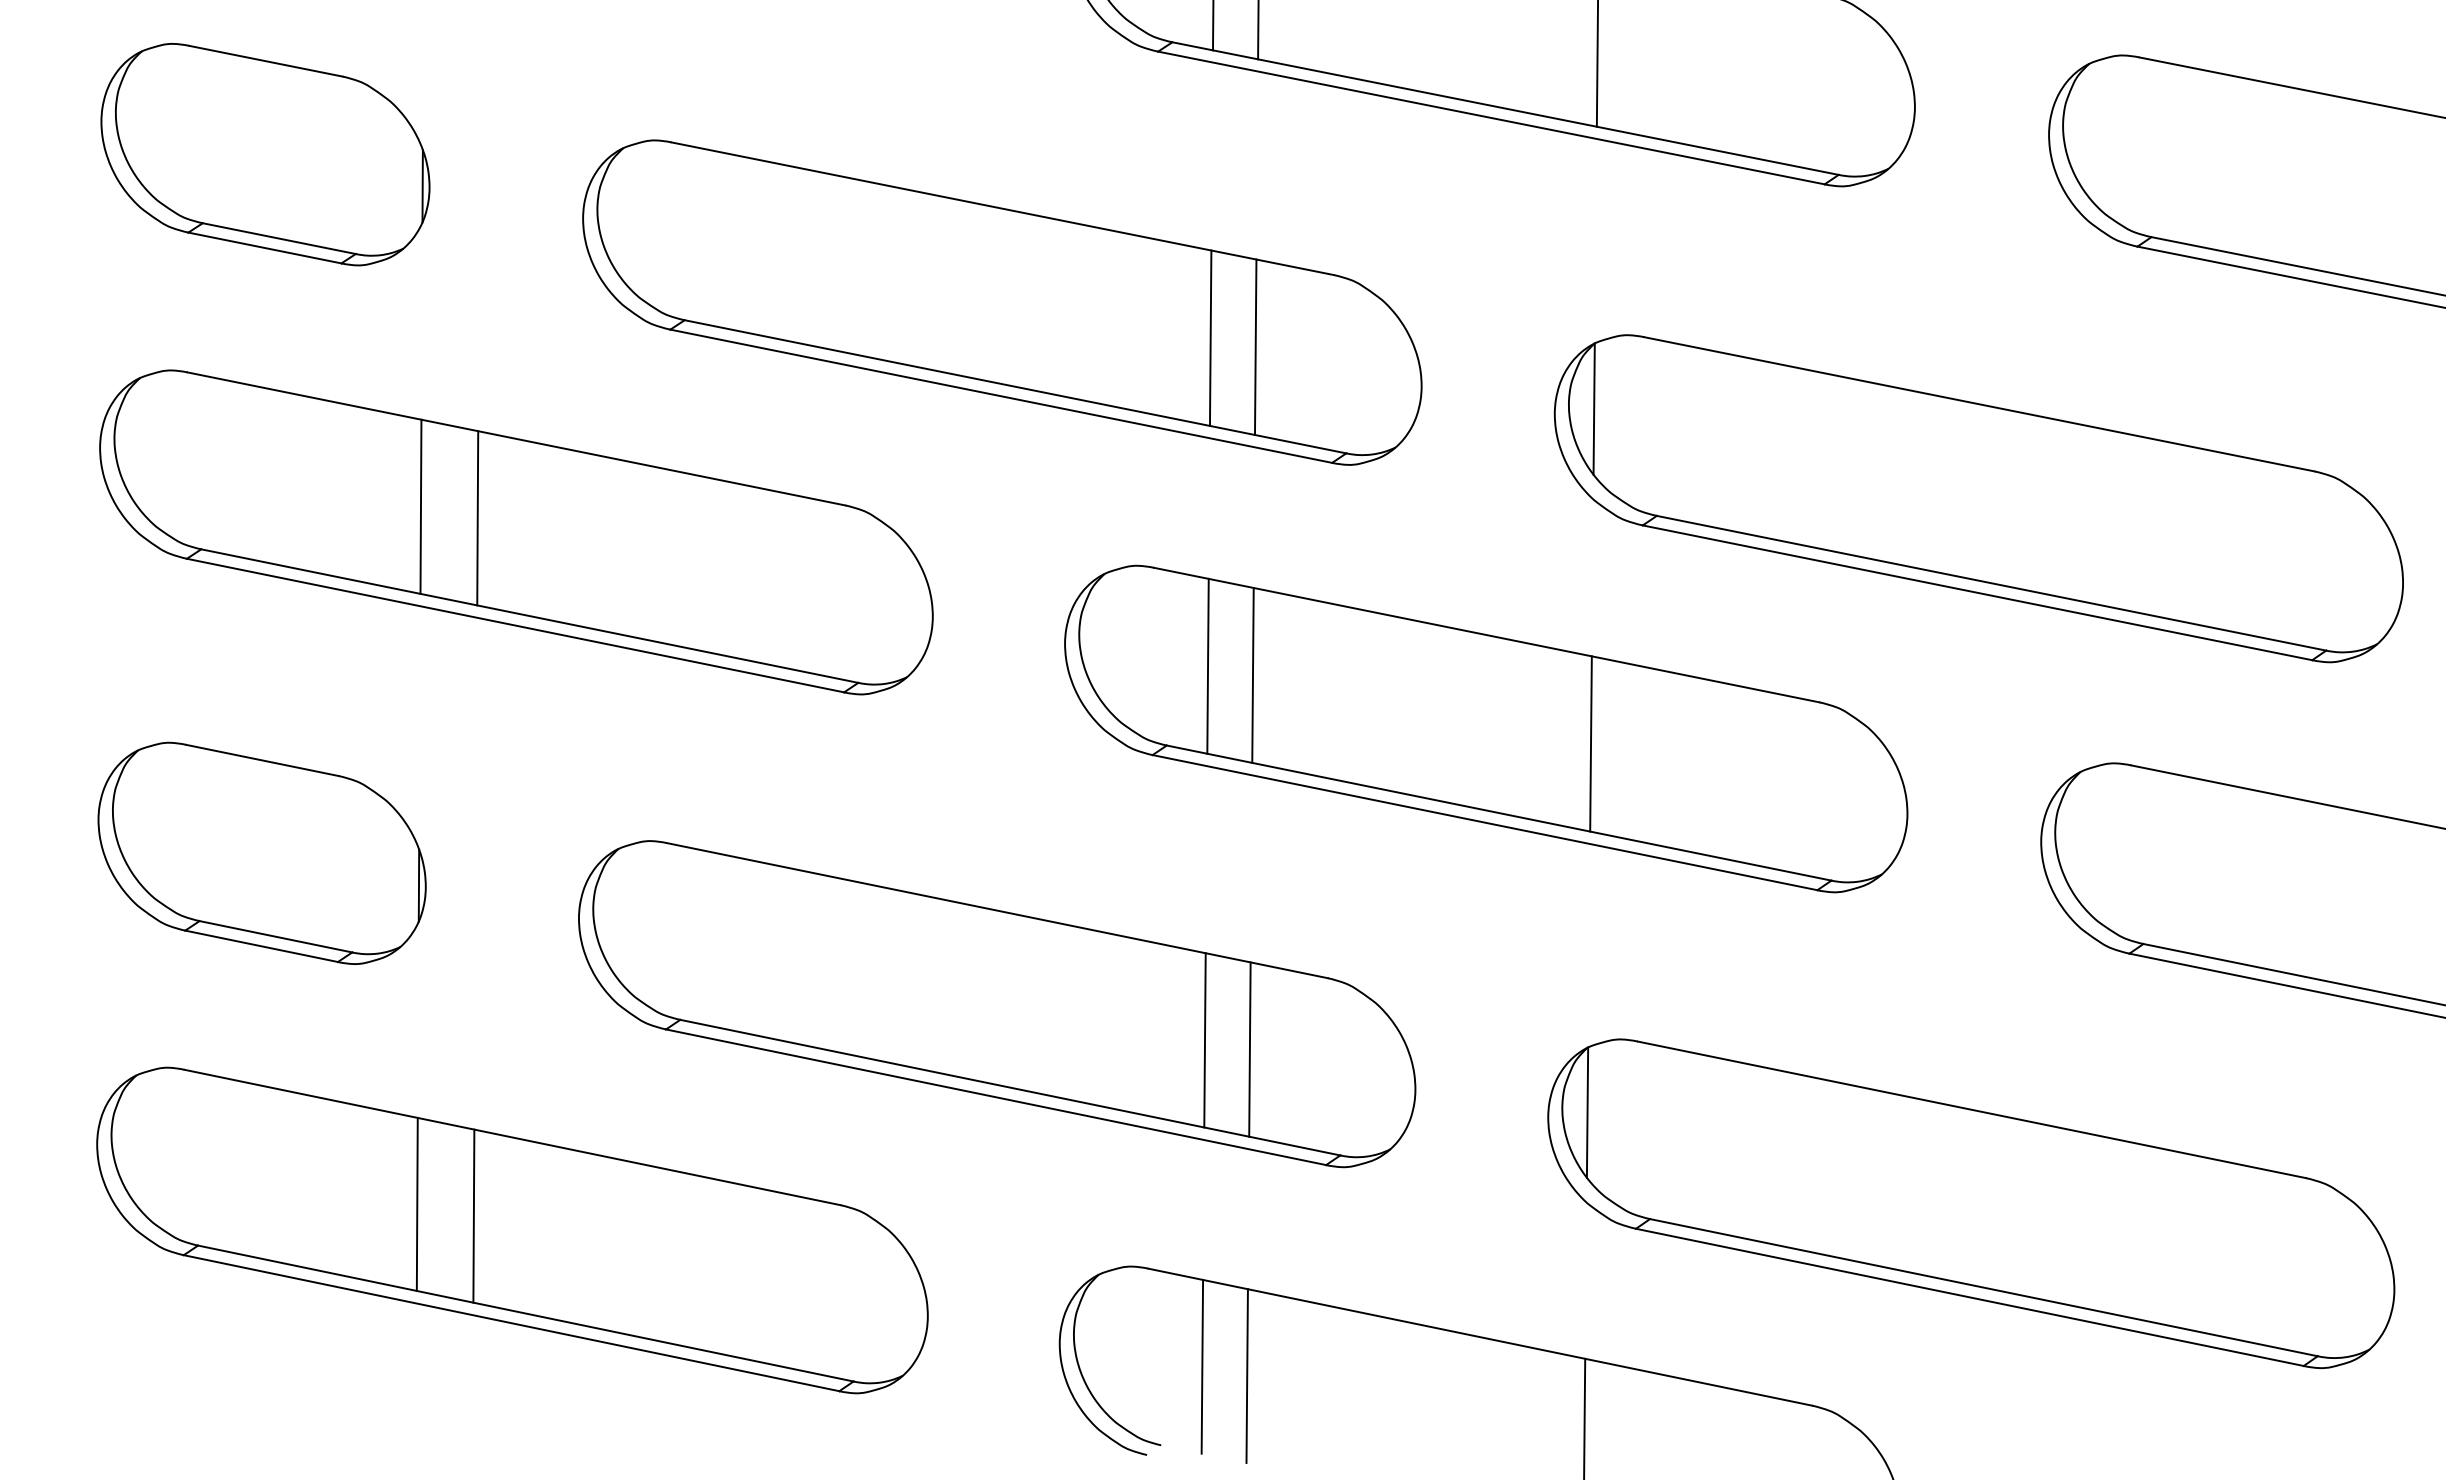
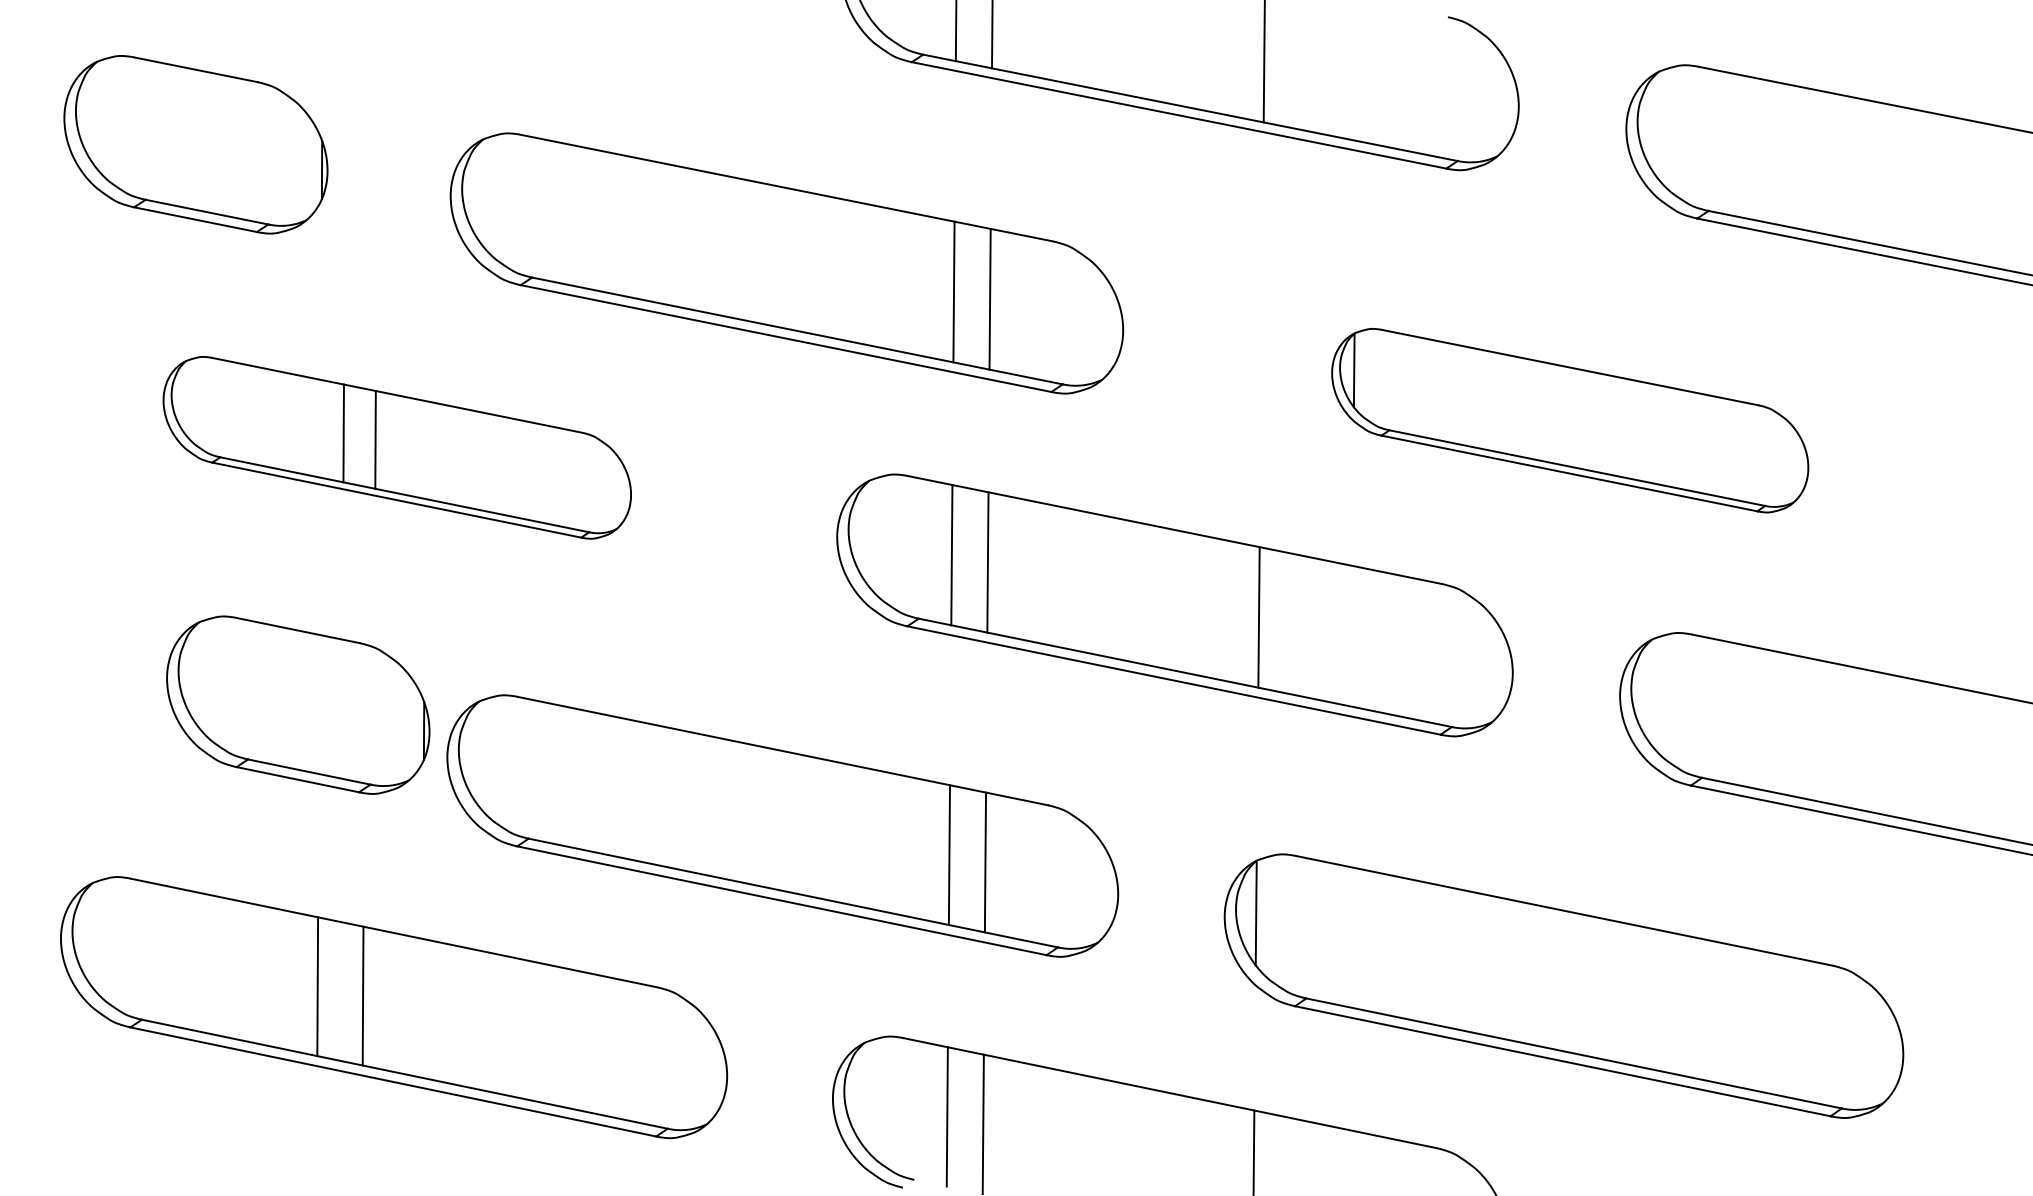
part: (1979, 498) -> (1570, 420), size x0.7
part: (516, 532) -> (397, 447), size x0.7
part: (262, 852) -> (298, 704), moved

